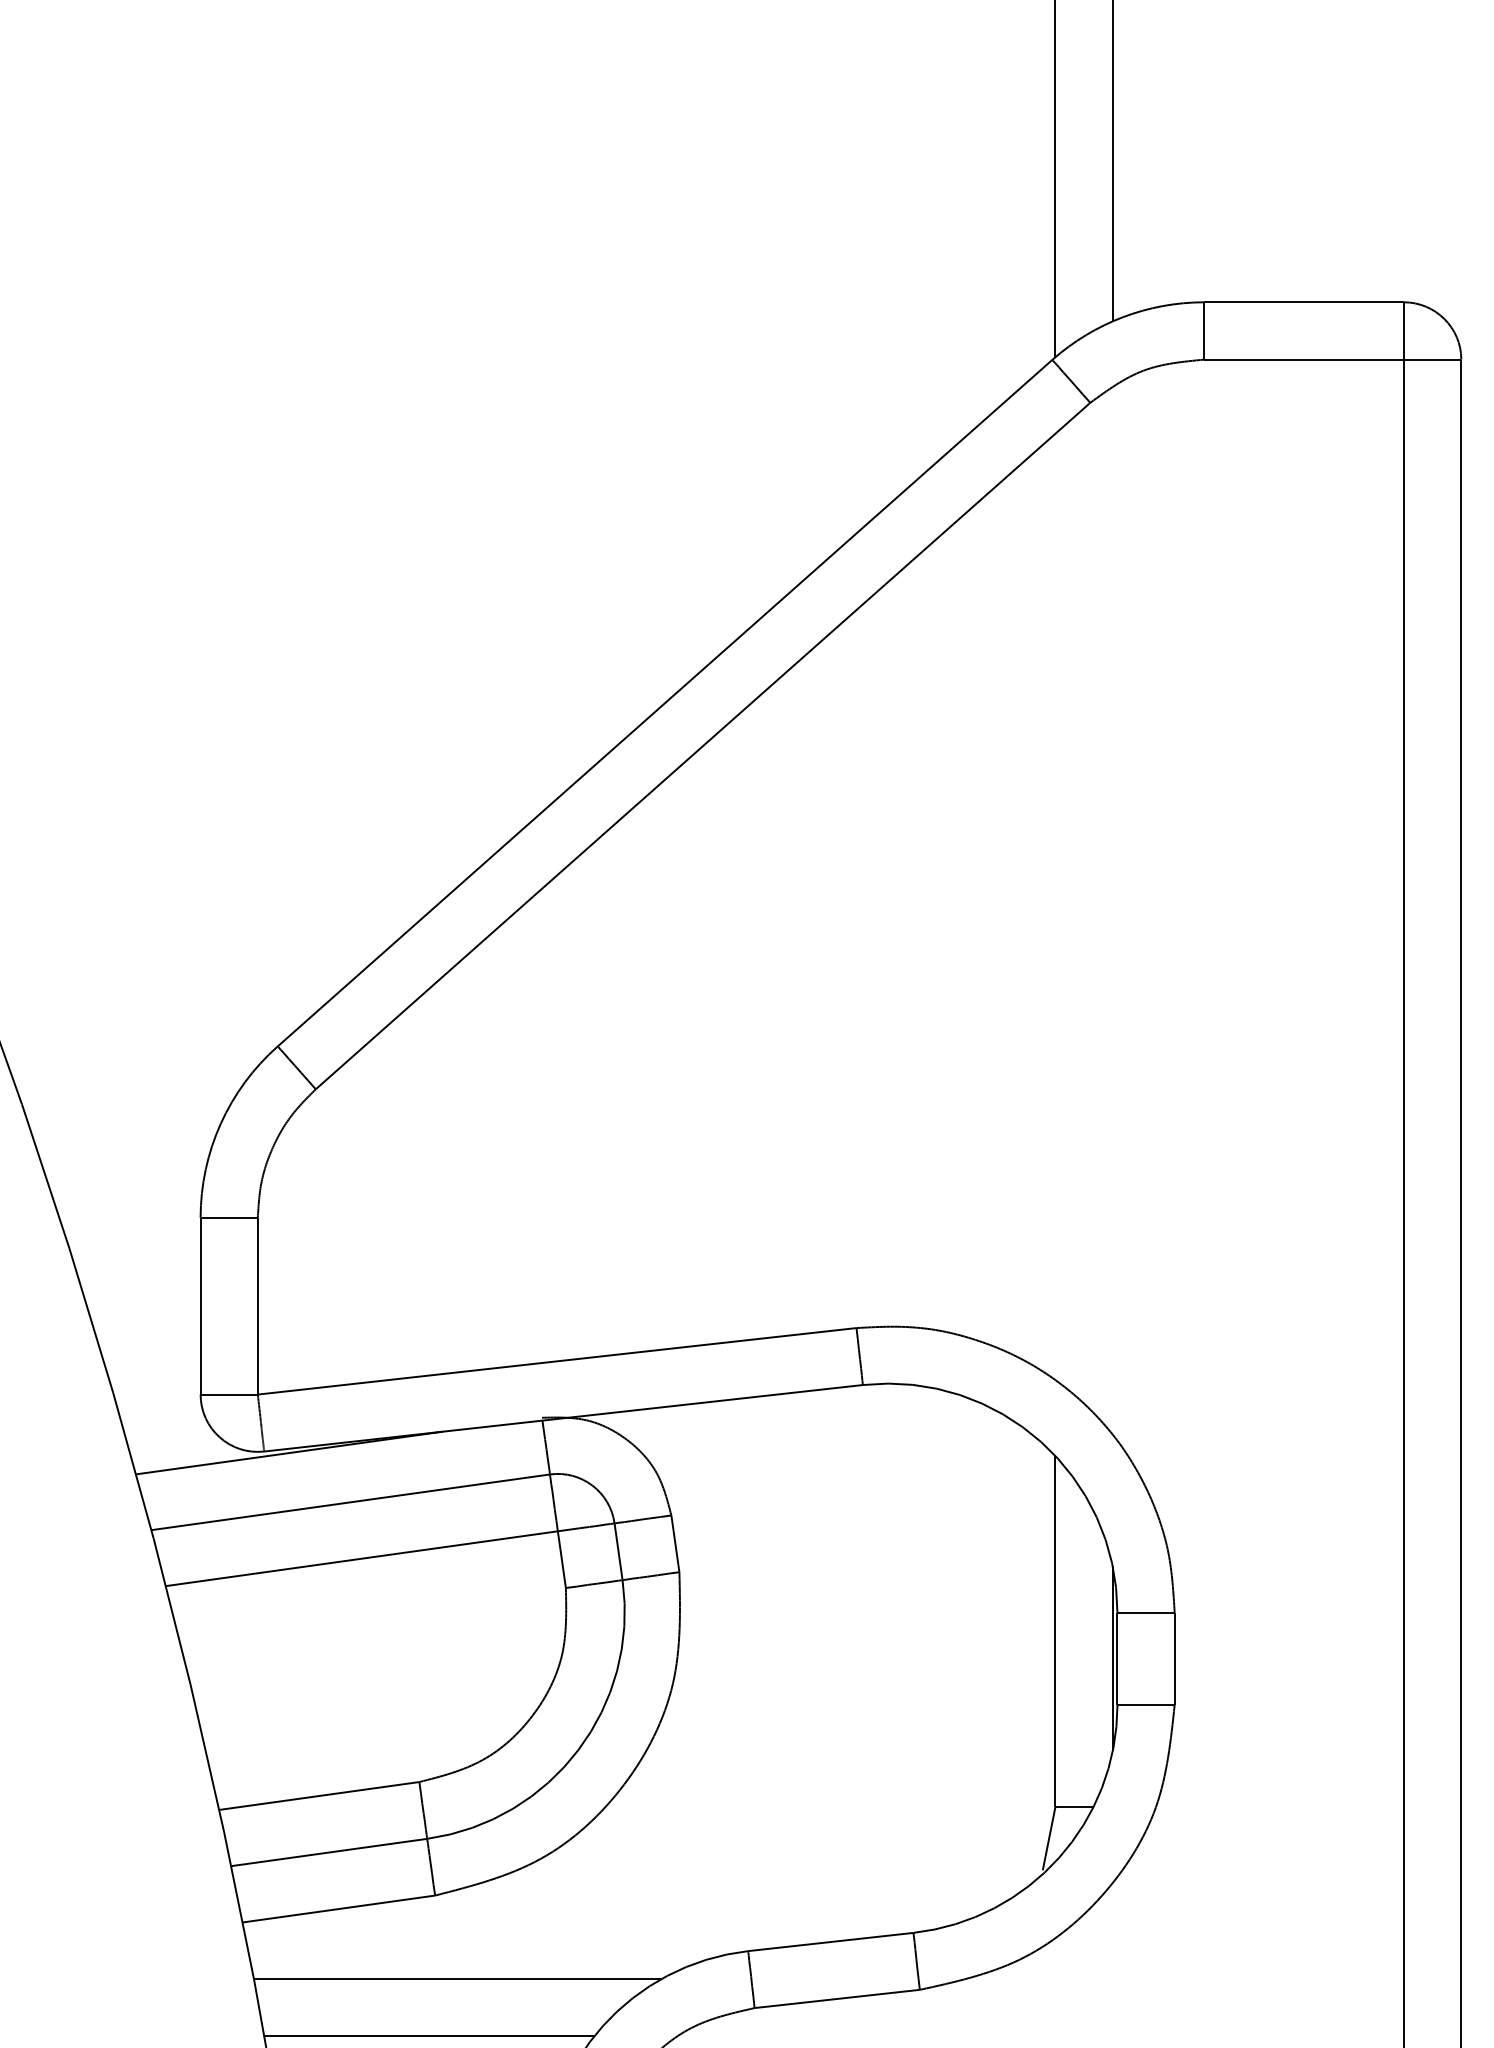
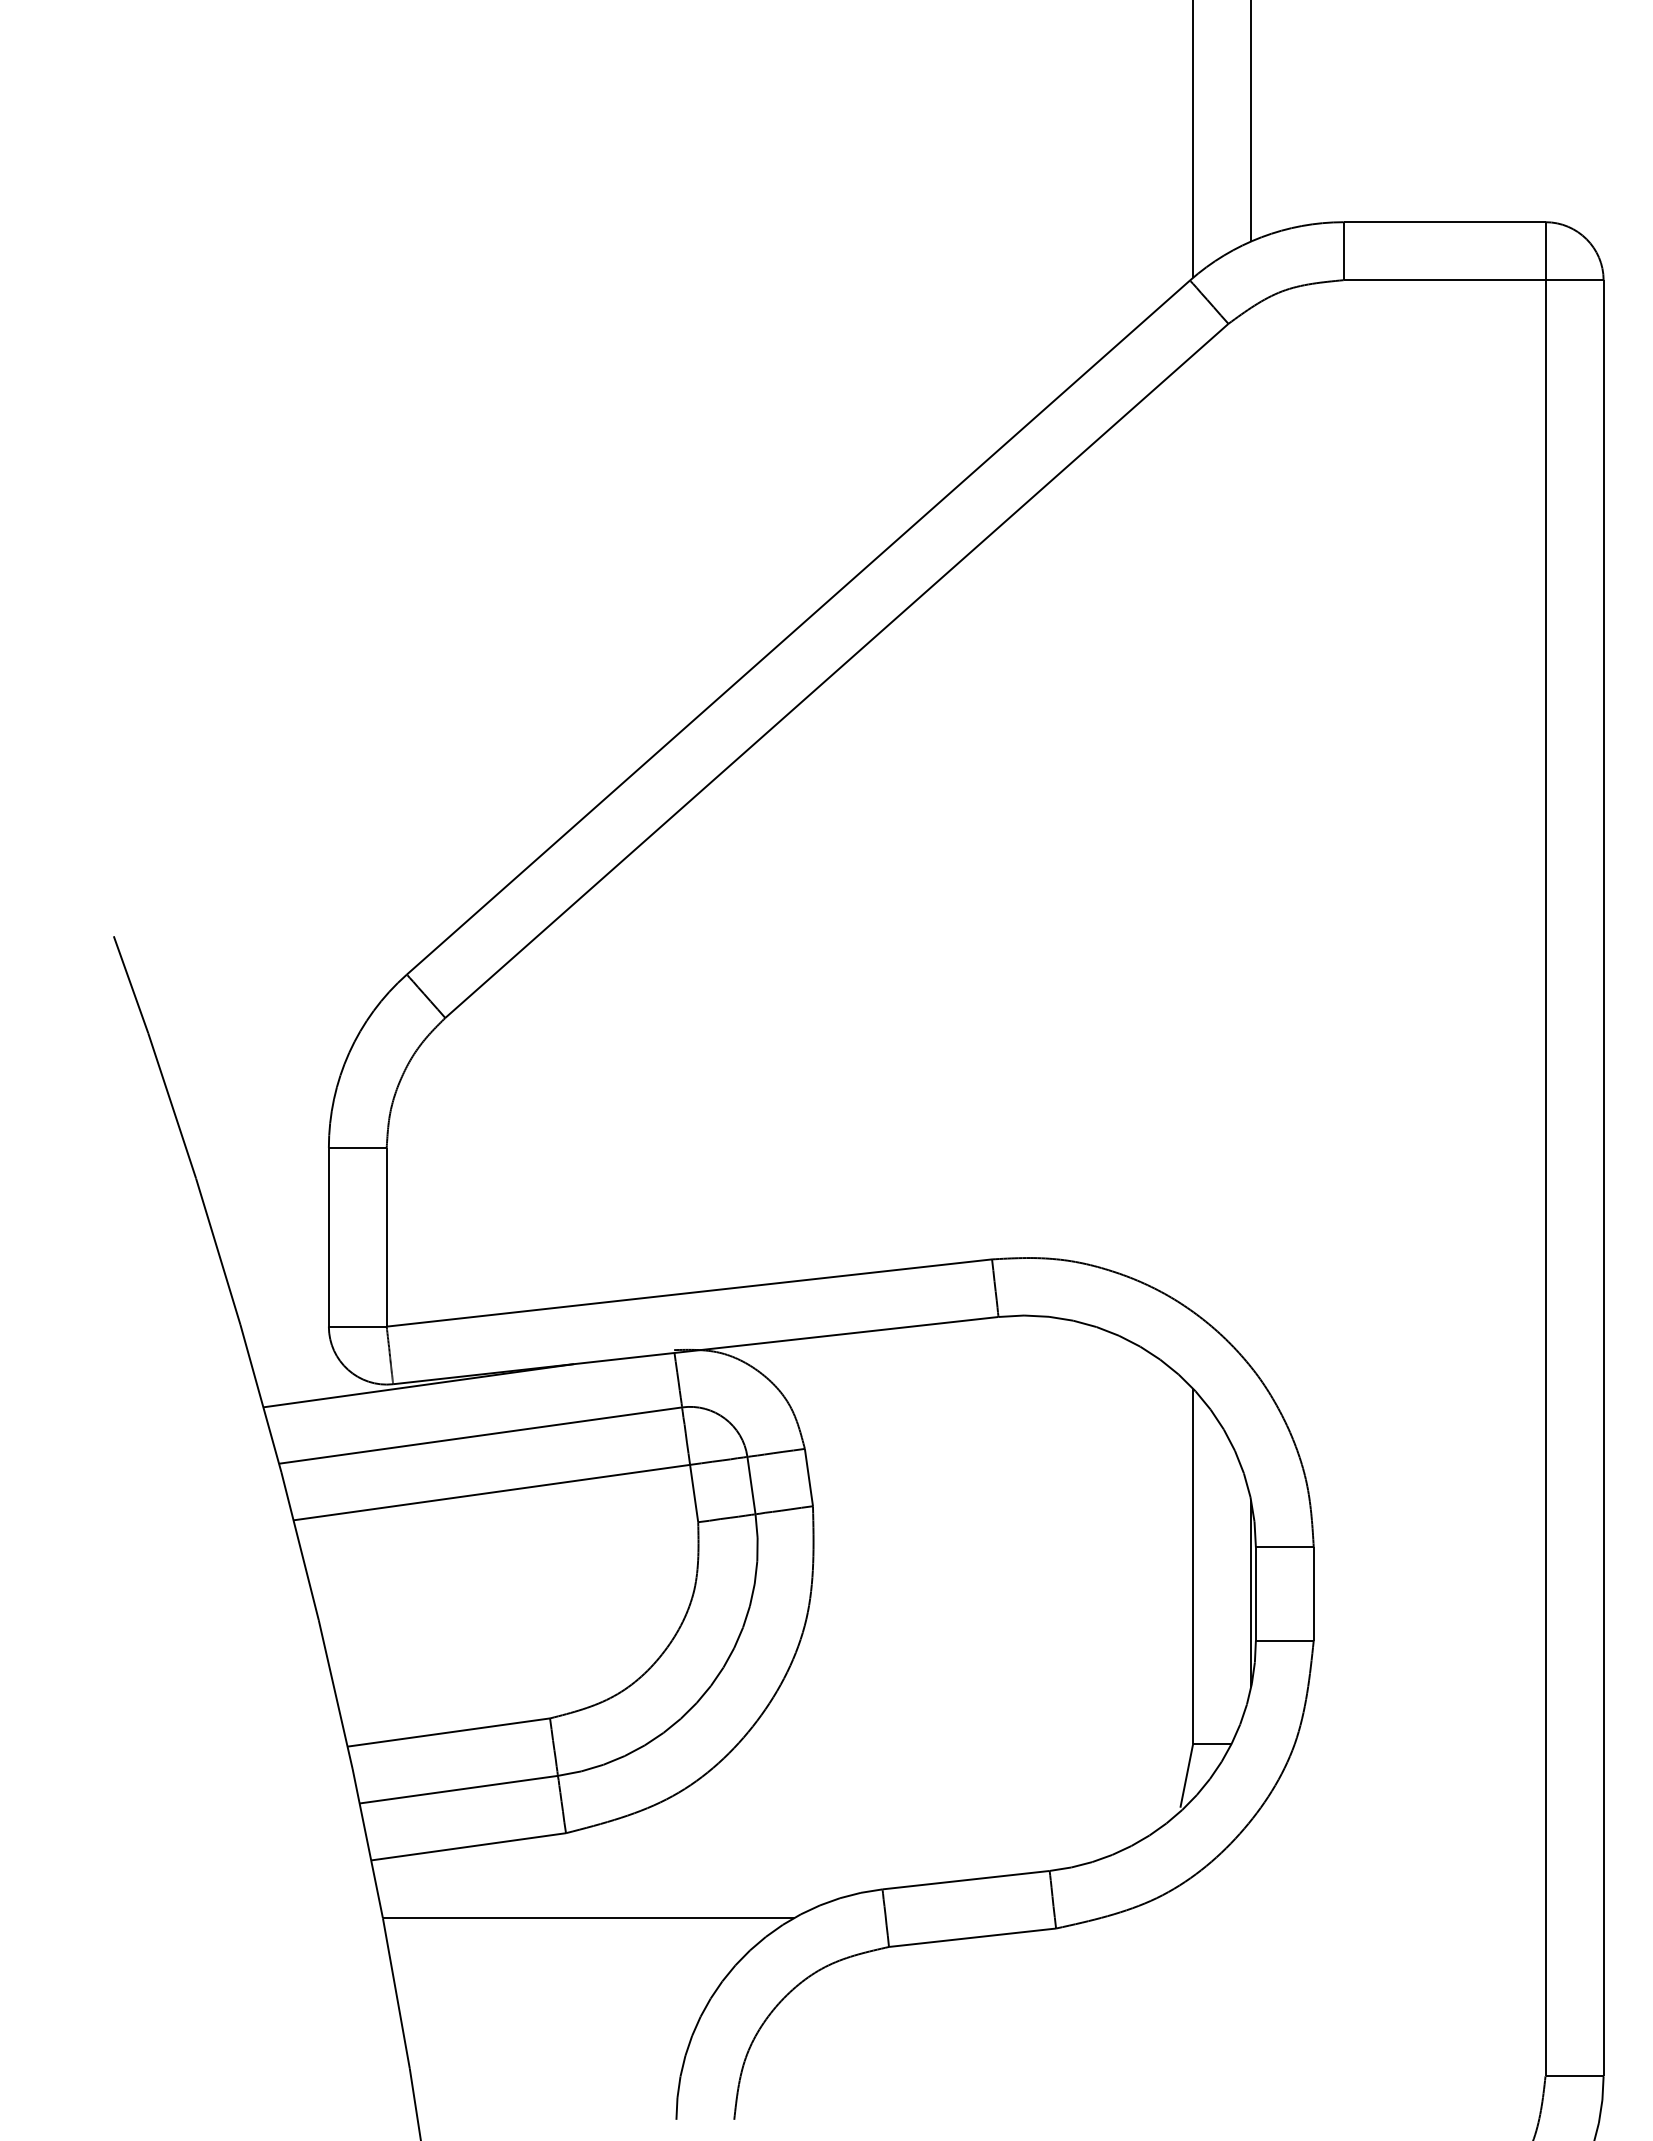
line: (428, 2036) -> (559, 1975), removed

